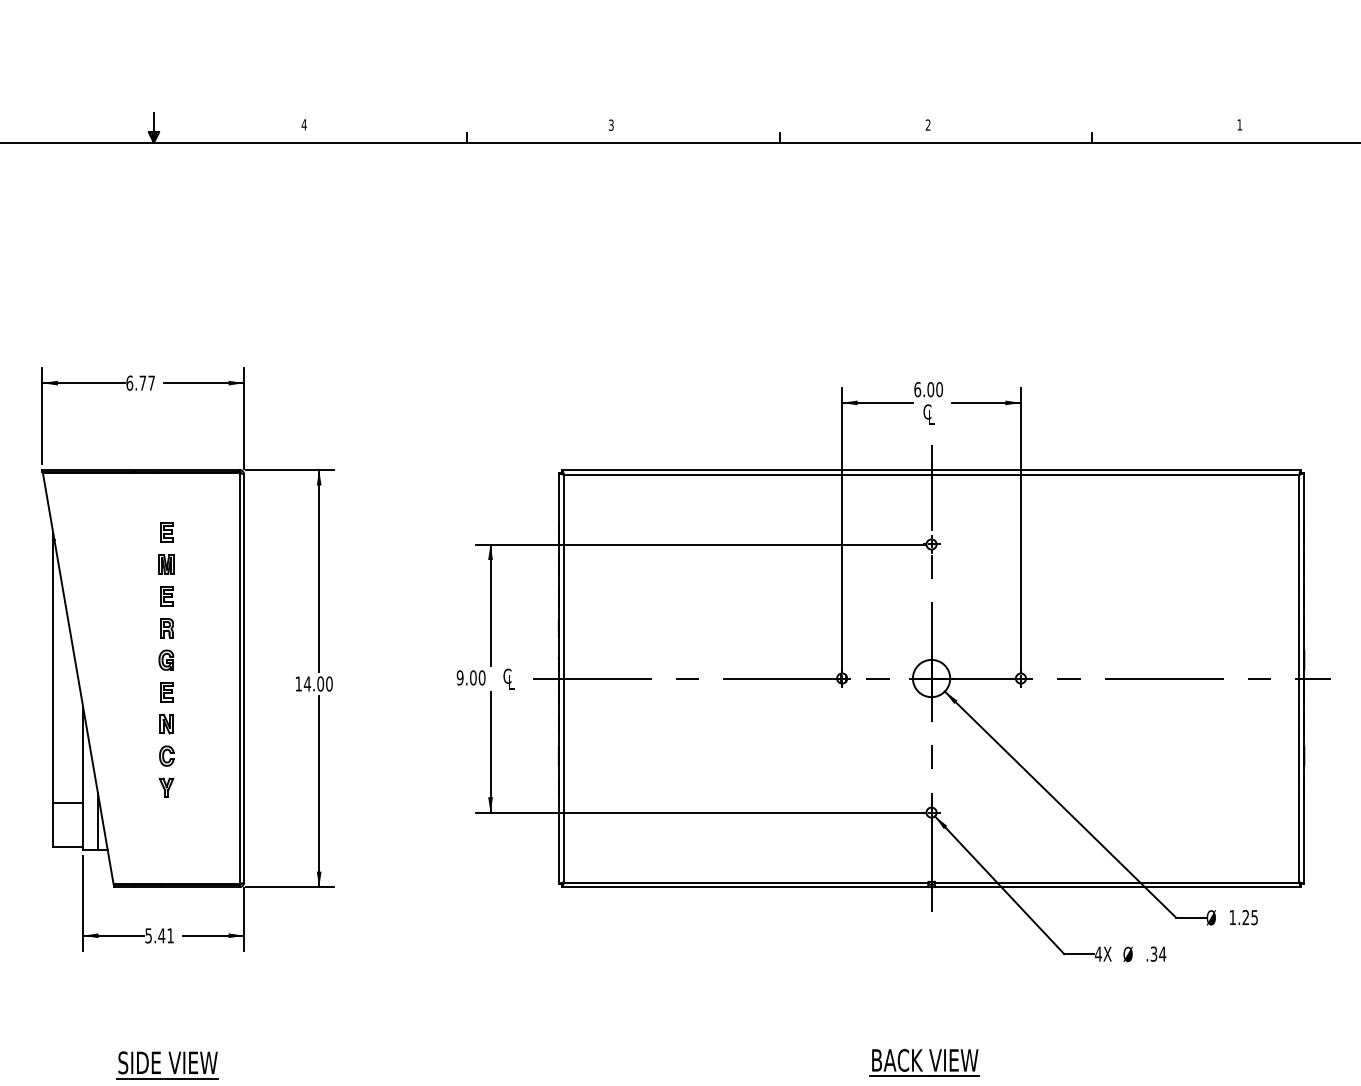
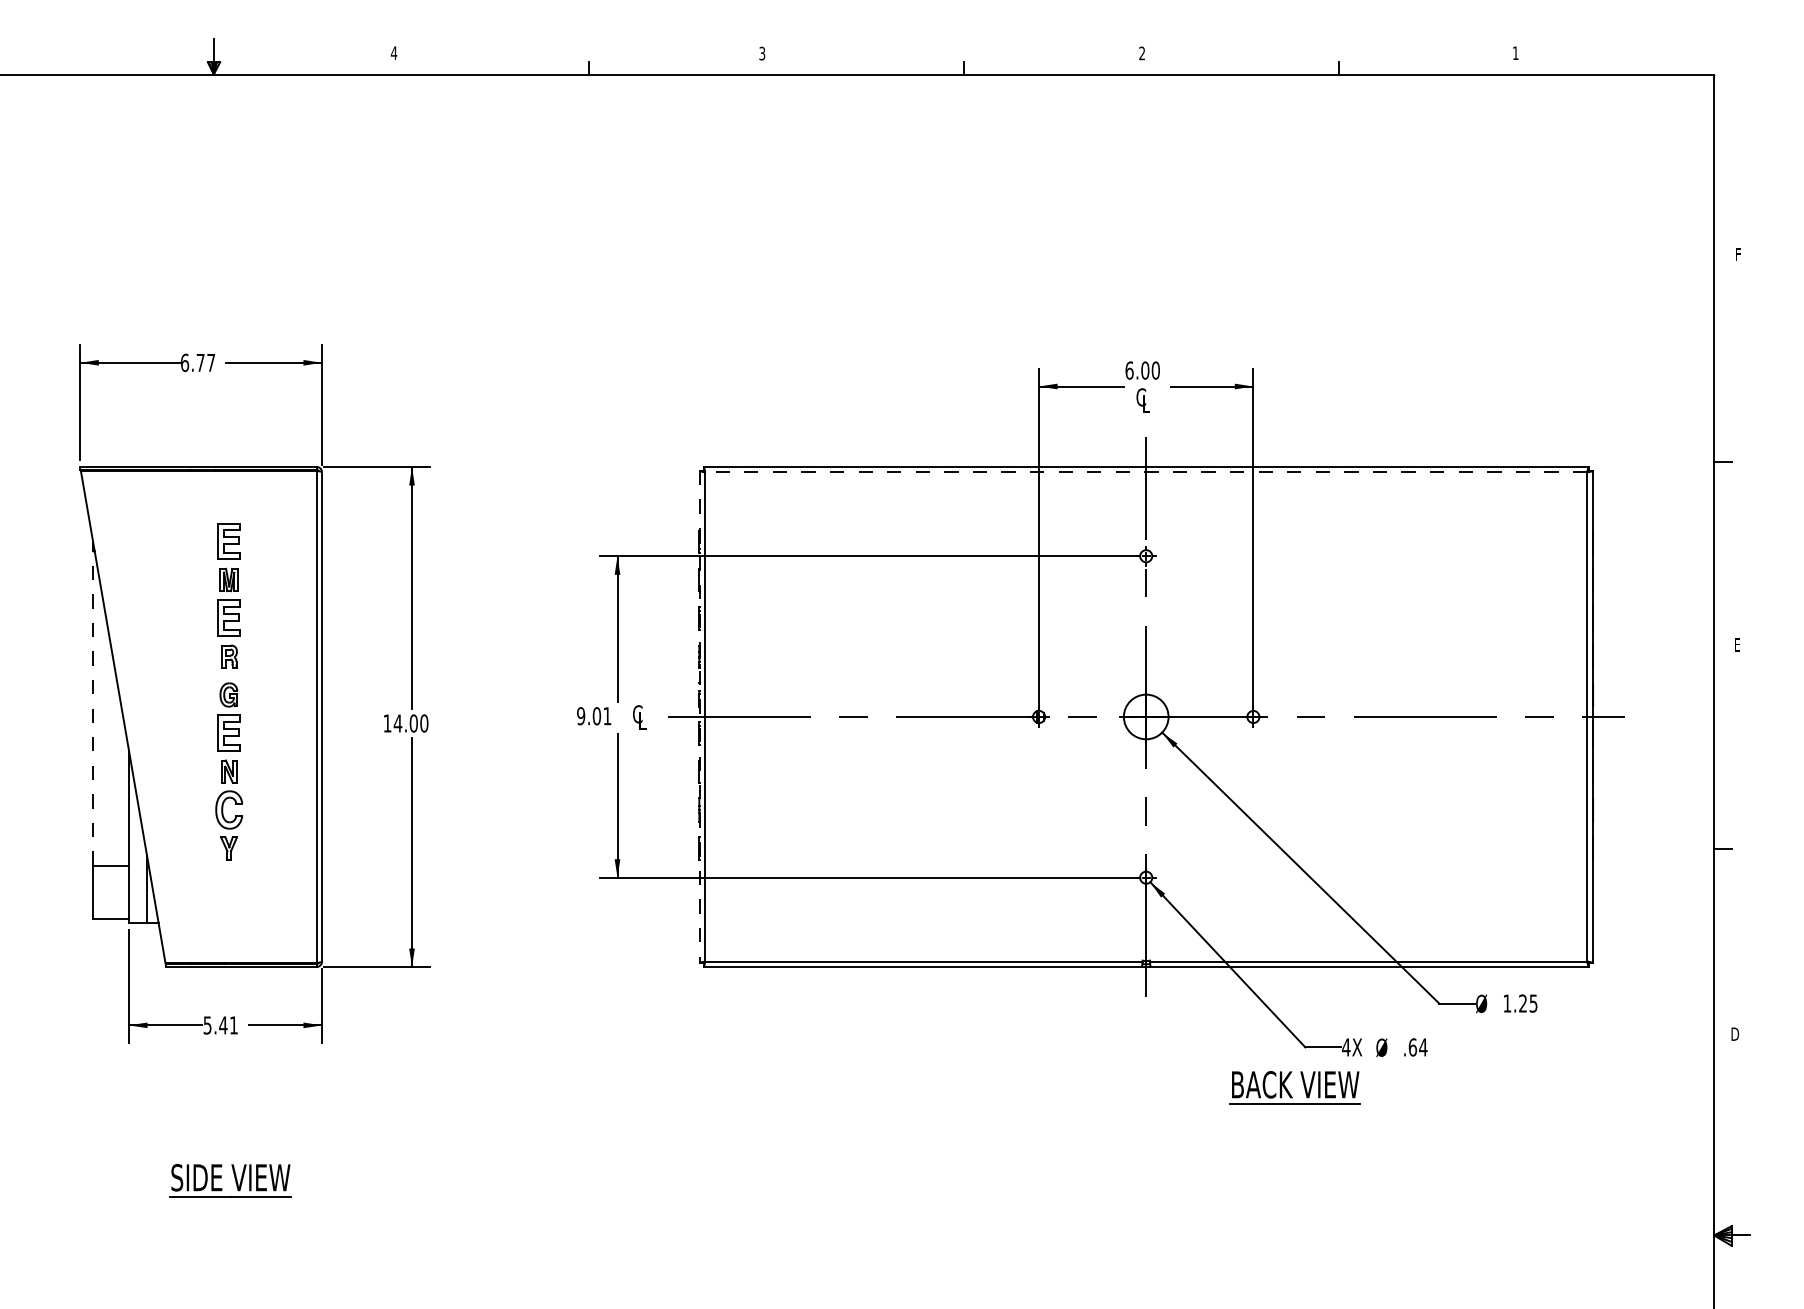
line: (931, 474) -> (1146, 472), solid -> dashed
part: (166, 532) -> (229, 541), size x1.6
part: (166, 596) -> (229, 618), size x1.6
line: (53, 671) -> (93, 708), solid -> dashed
text: (482, 678) -> (607, 716), 9.00 -> 9.01
line: (558, 678) -> (699, 717), solid -> dashed
part: (166, 692) -> (229, 733), size x1.6
part: (166, 755) -> (229, 809), size x1.6
text: (1153, 954) -> (1412, 1047), .34 -> .64
part: (919, 1065) -> (1288, 1090), moved

